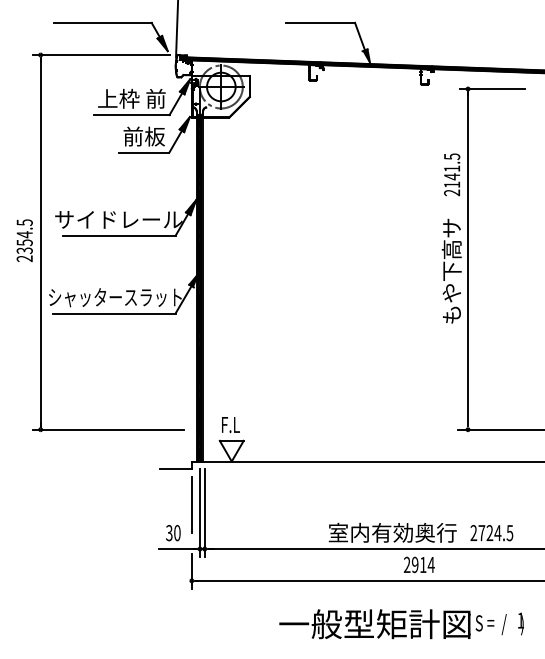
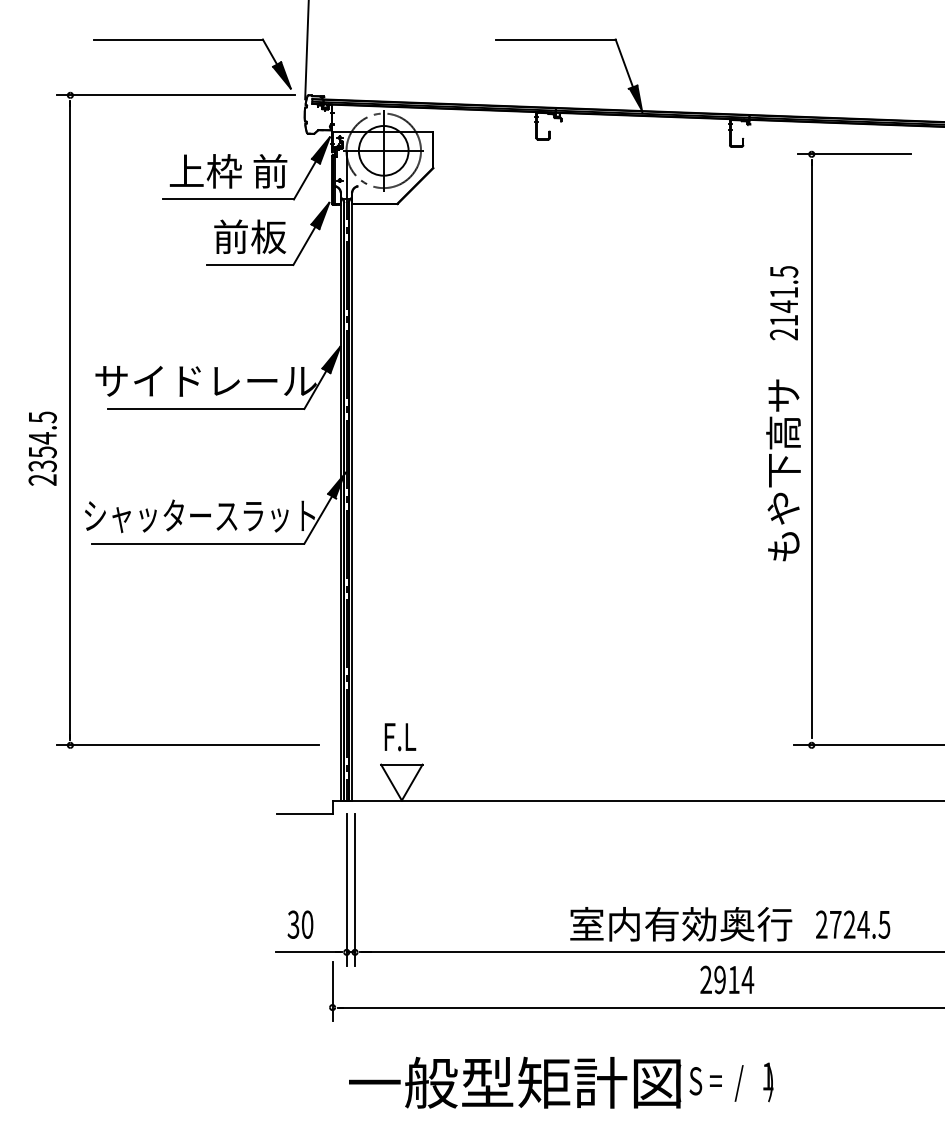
text: (24, 240) -> (42, 448), moved
line: (191, 505) -> (331, 876), removed
text: (401, 624) -> (560, 1083), moved

